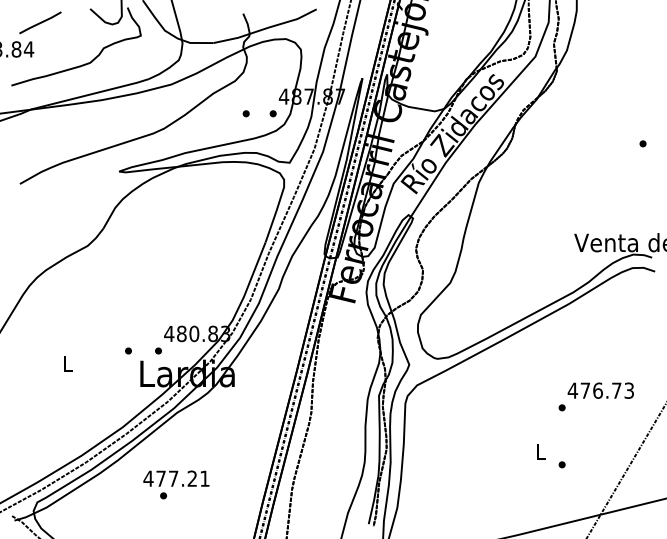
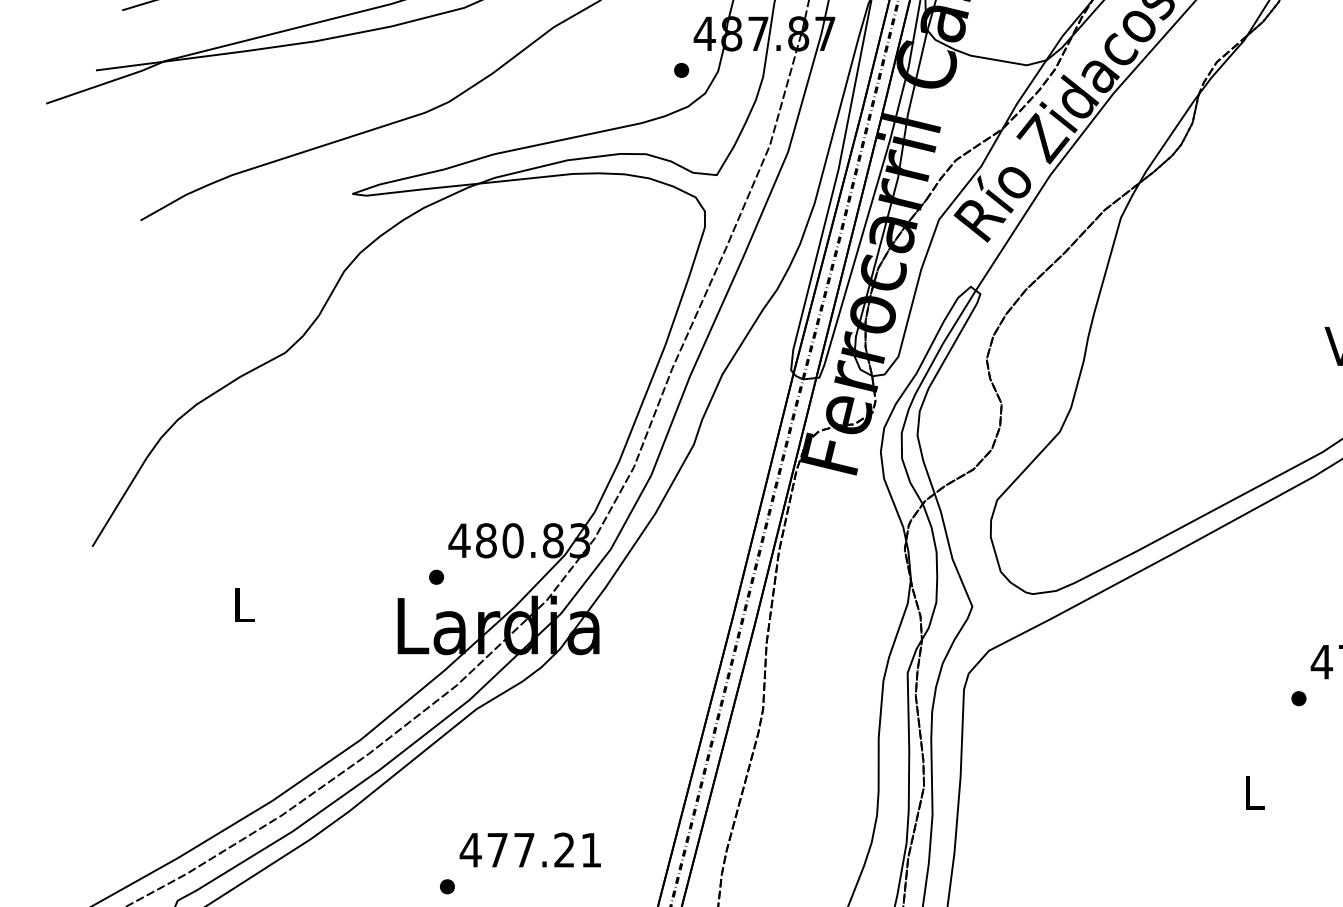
part: (245, 113) -> (622, 69), removed
part: (128, 350) -> (372, 576), removed
part: (561, 464) -> (1297, 819), removed
text: (176, 478) -> (530, 849), moved

